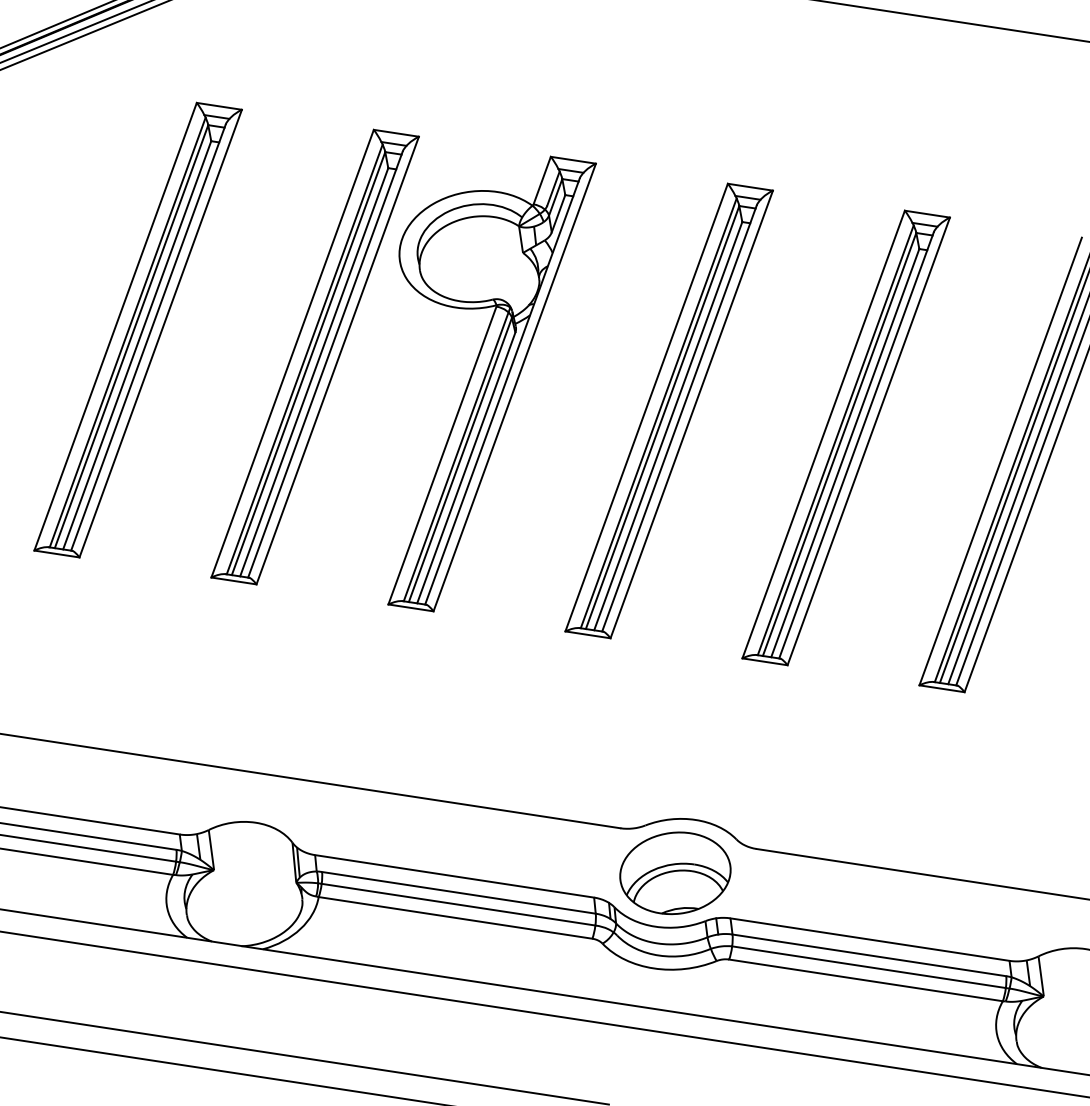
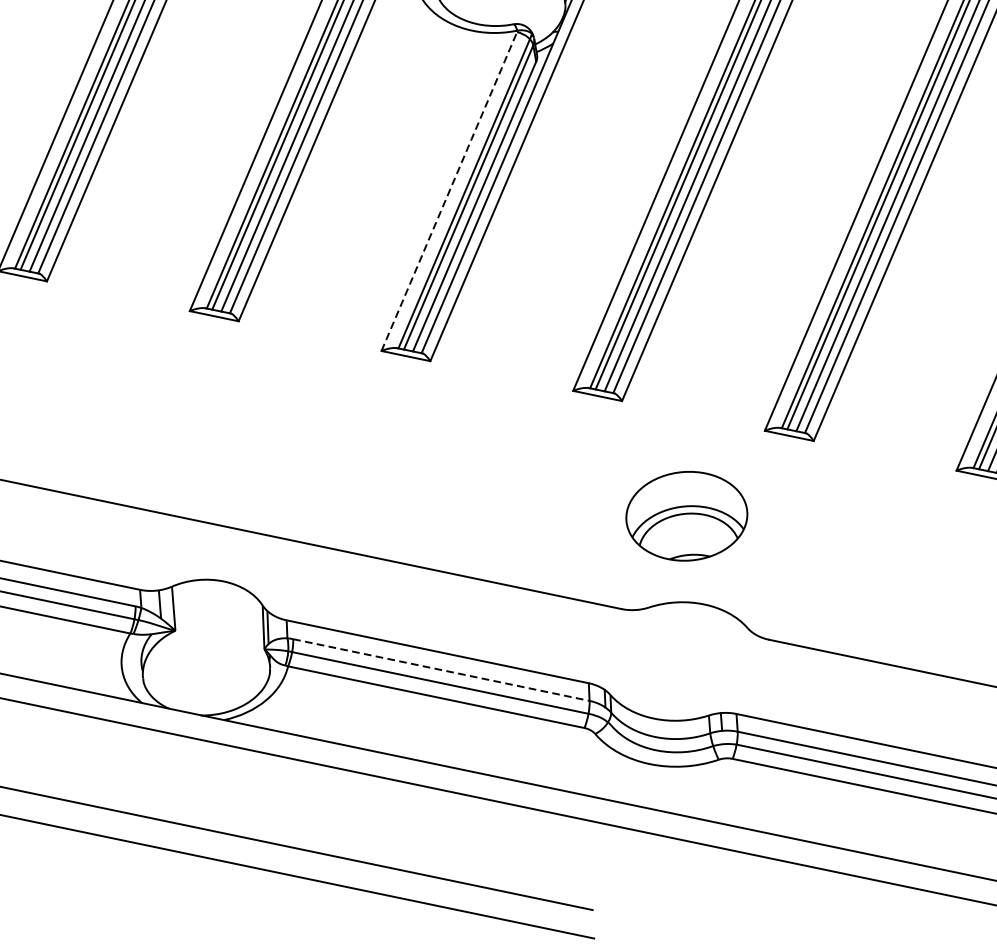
line: (442, 455) -> (449, 191), solid -> dashed
part: (675, 873) -> (686, 516), moved
line: (459, 892) -> (442, 669), solid -> dashed

